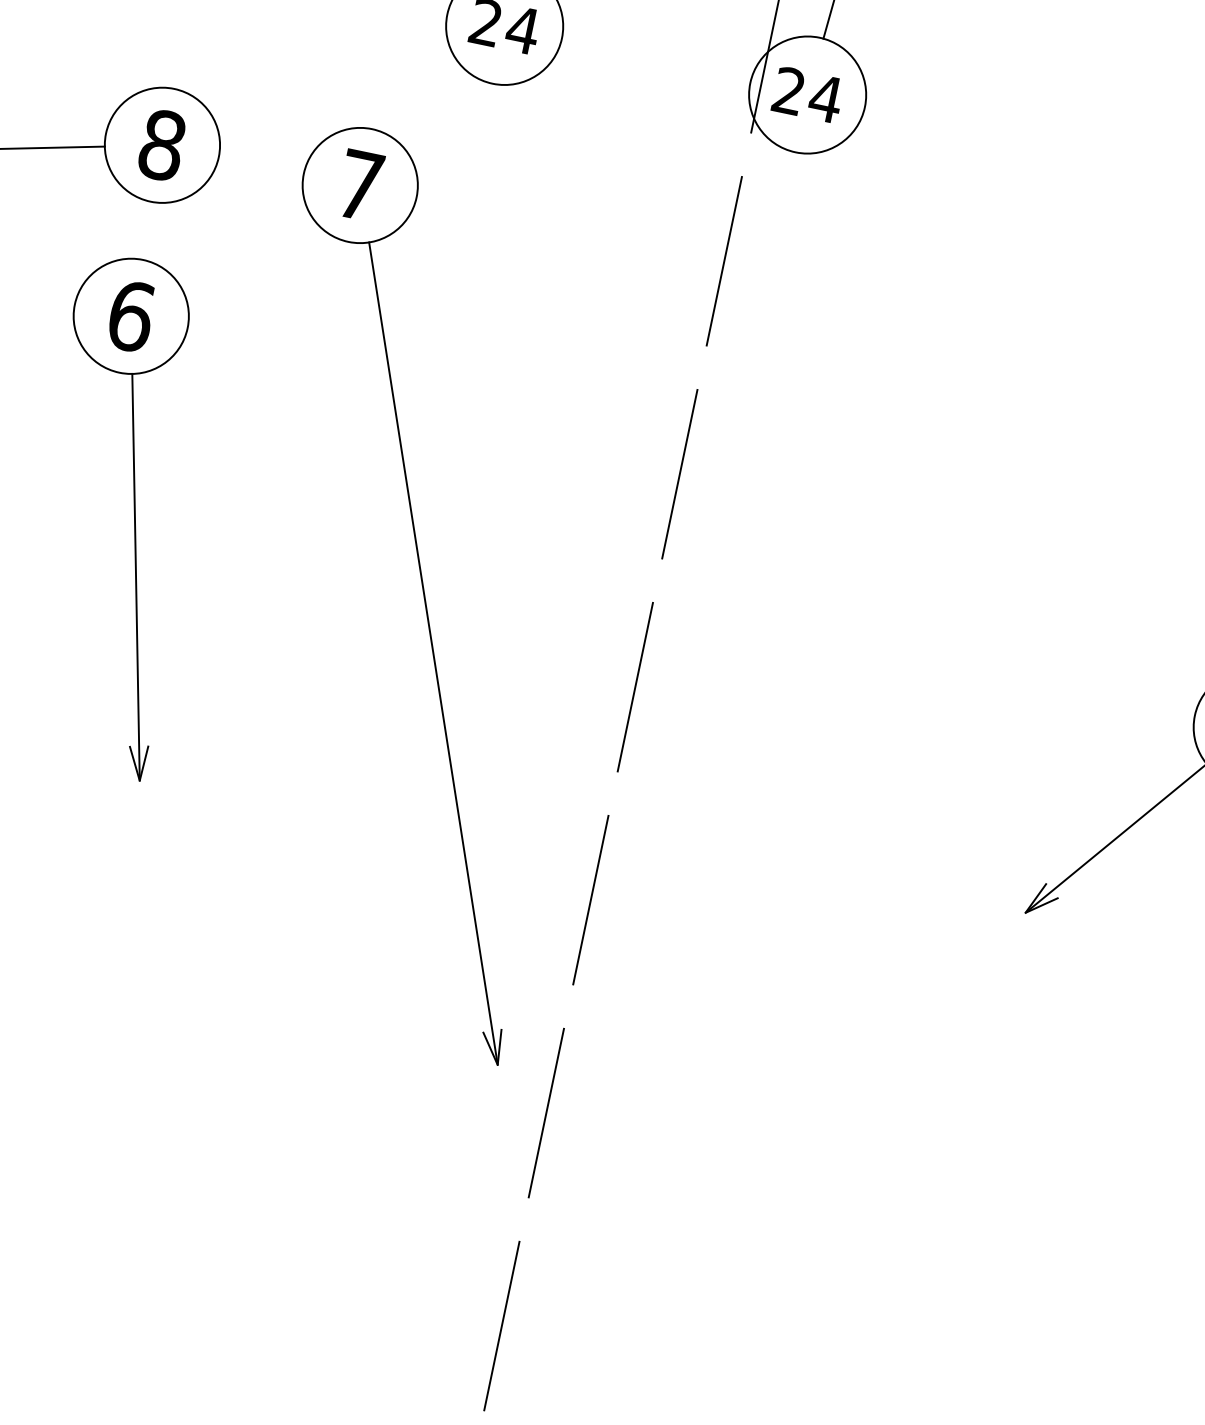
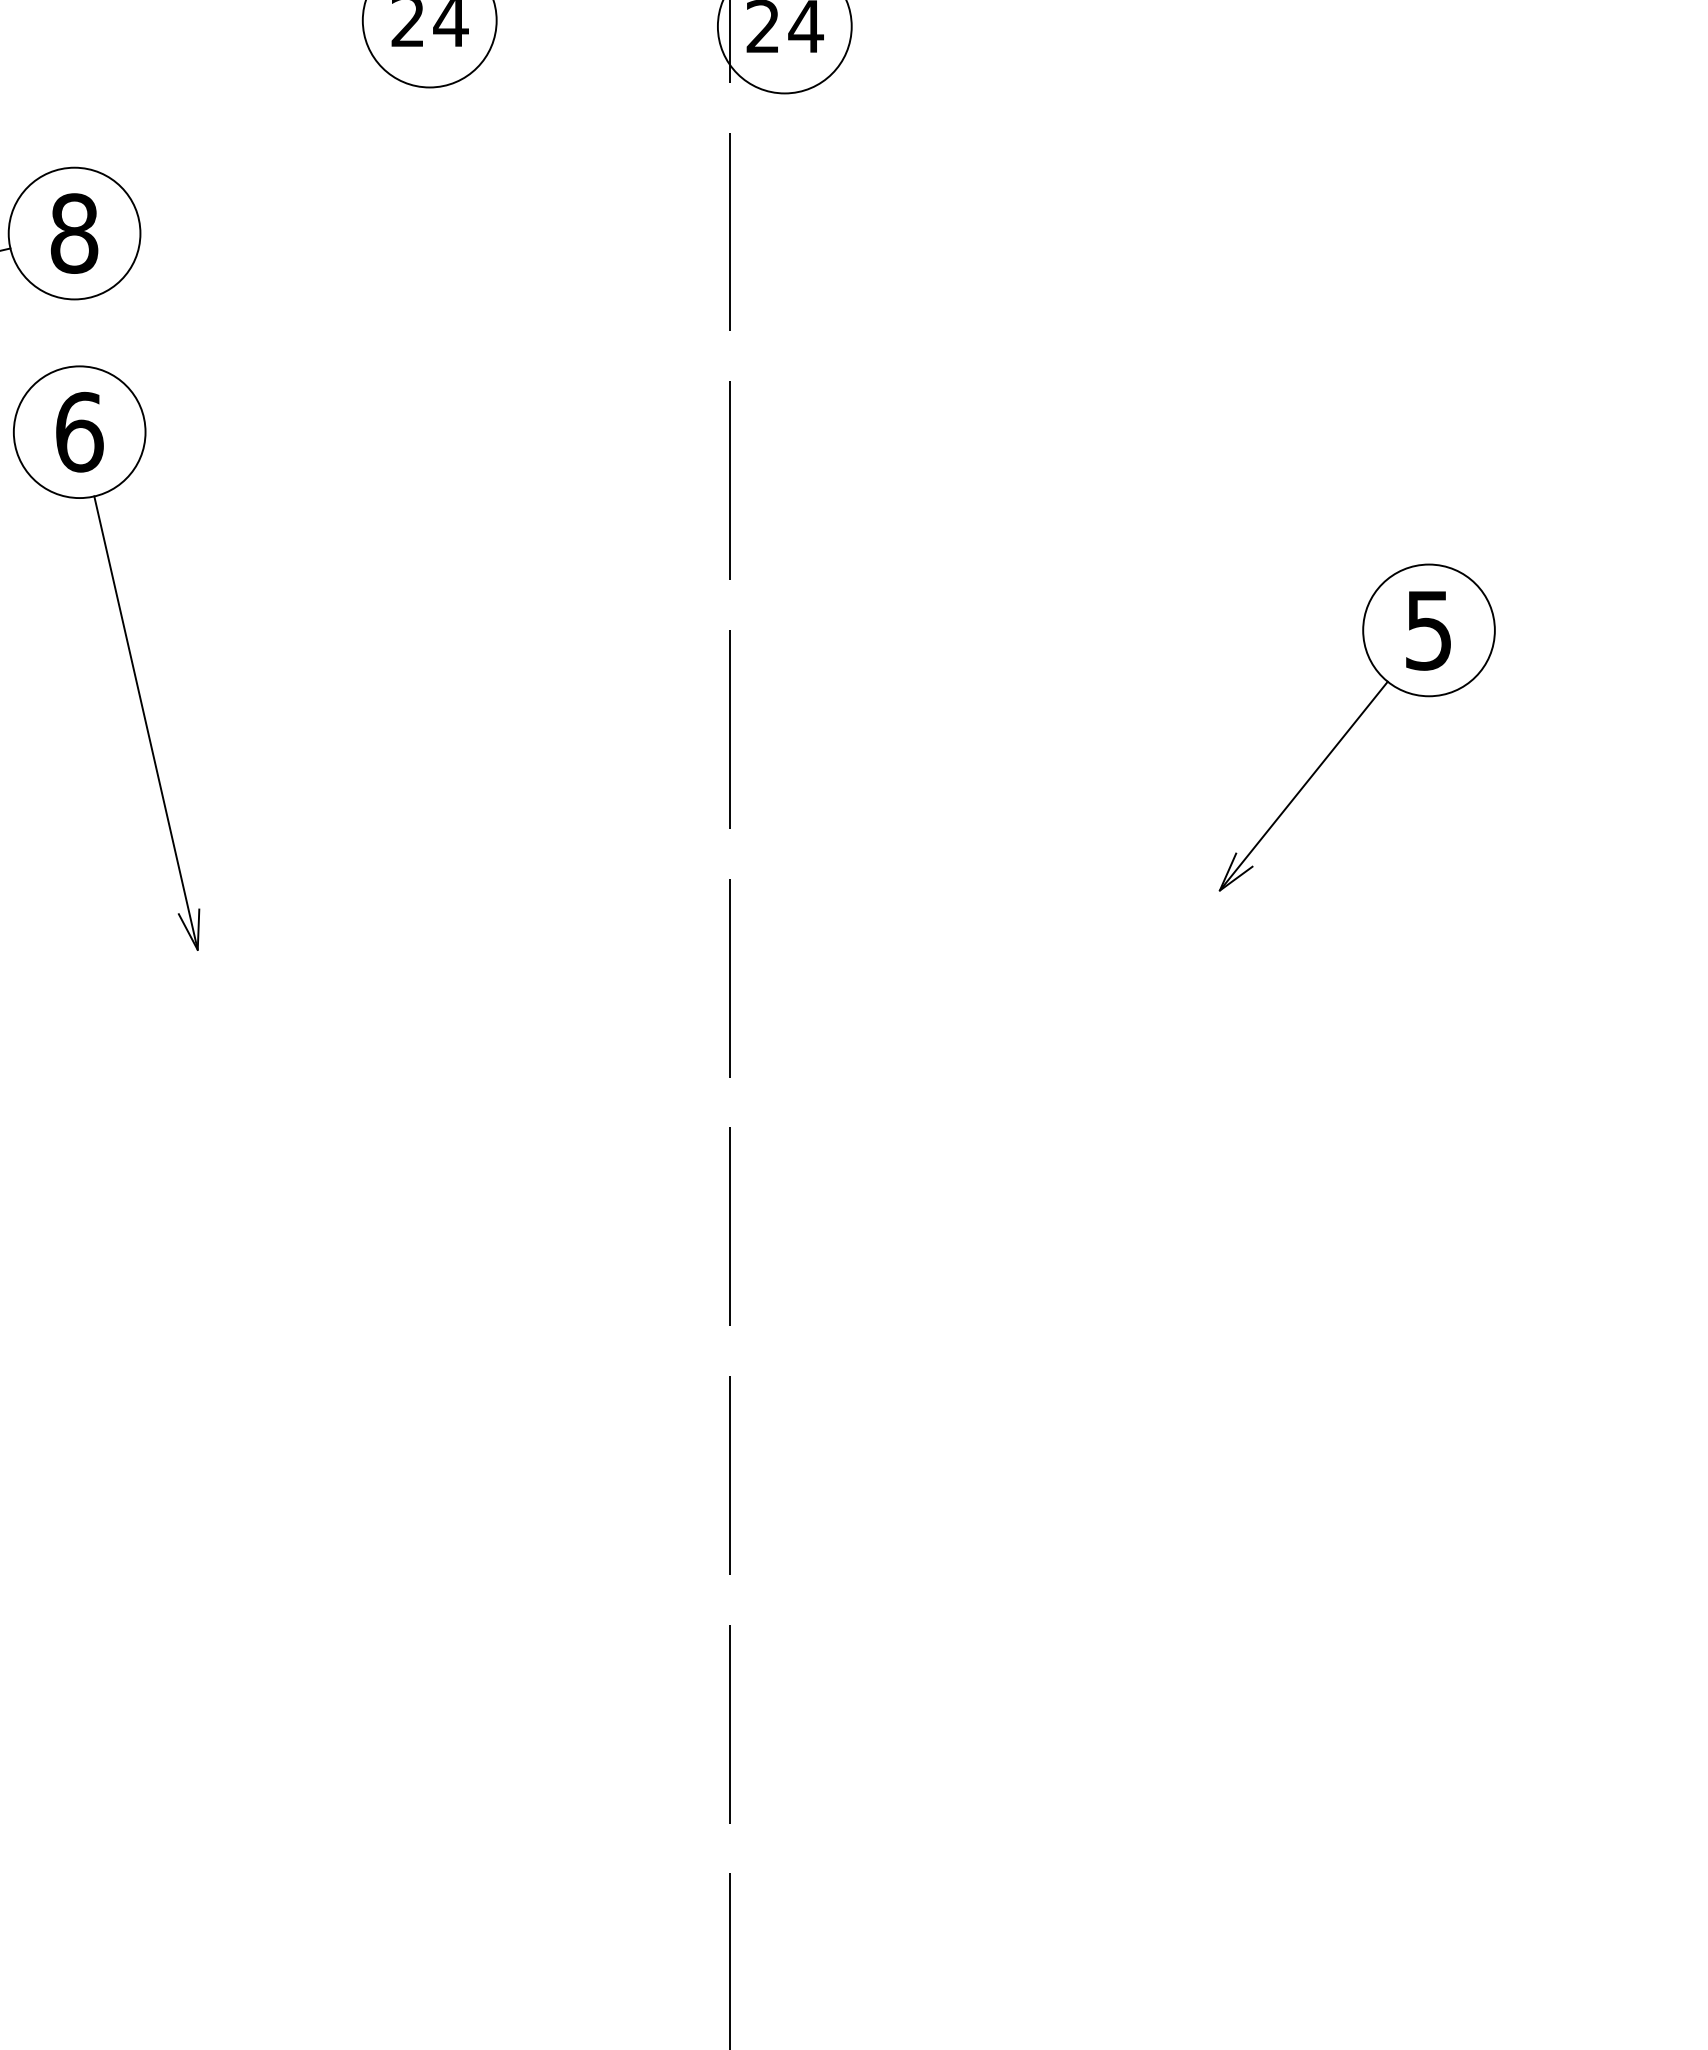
part: (422, 590) -> (469, 670), removed

